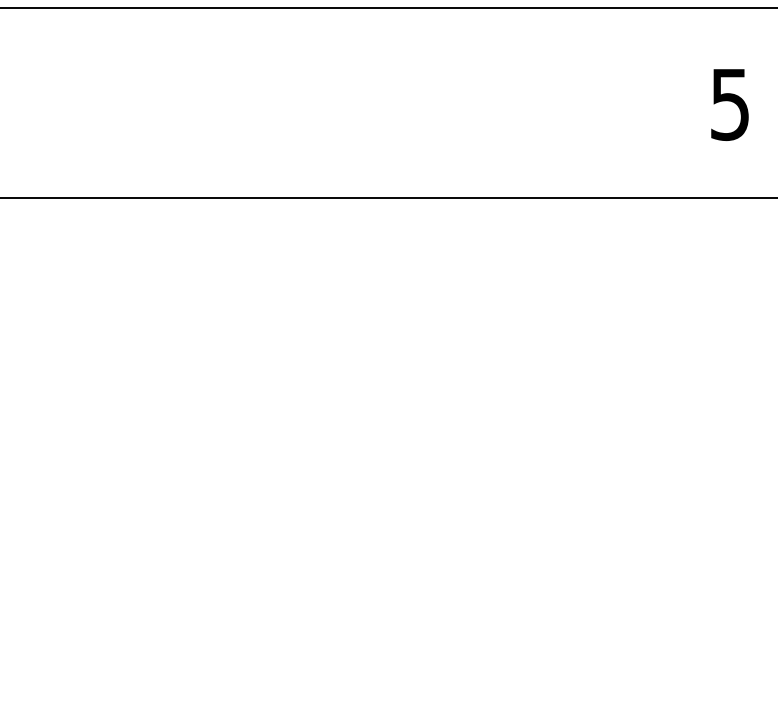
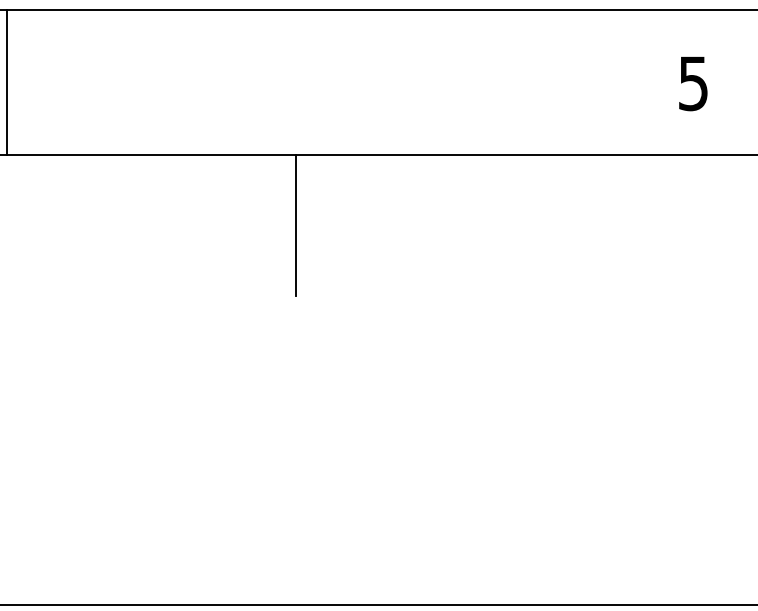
line: (204, 291) -> (295, 225), added

